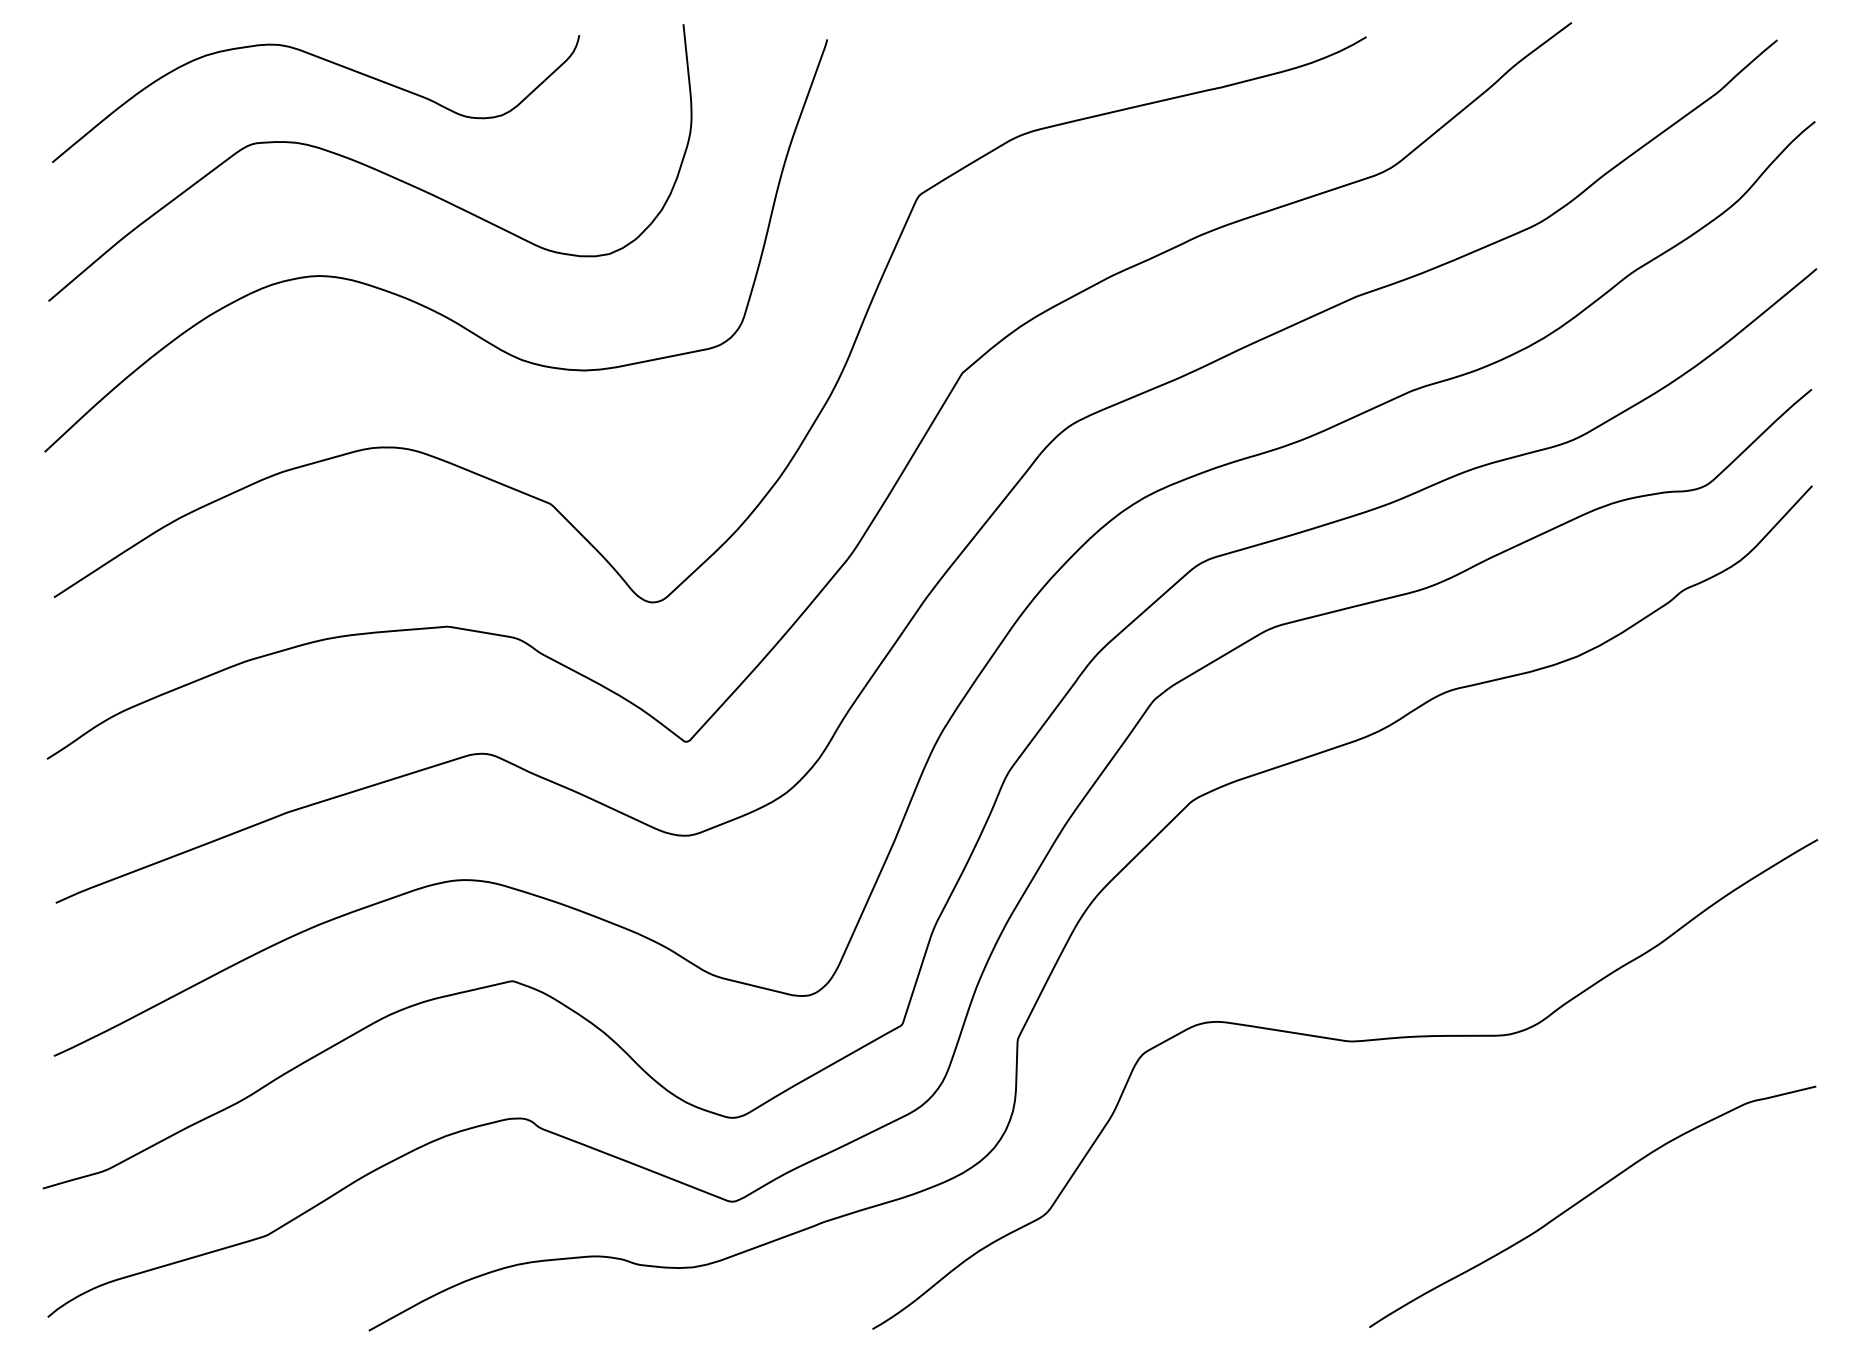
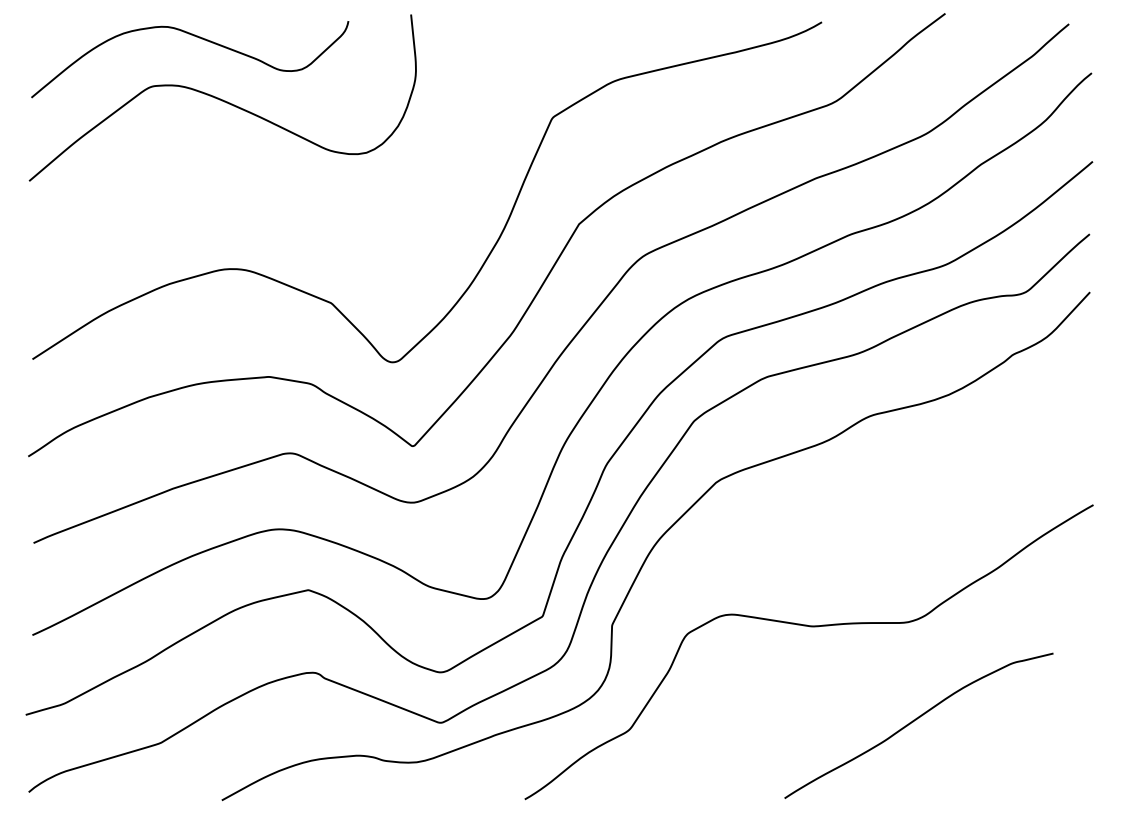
curve: (411, 298) -> (247, 179), removed
curve: (1588, 1197) -> (916, 720), moved

